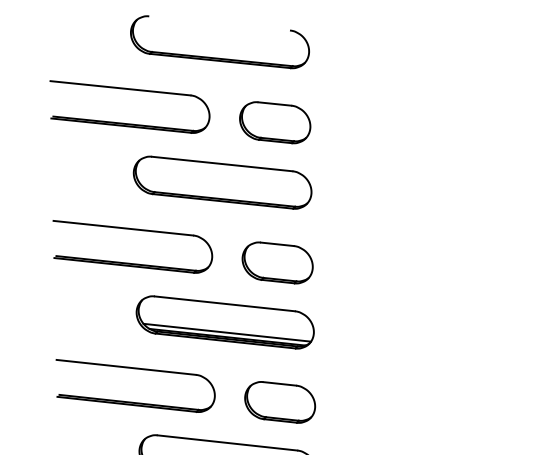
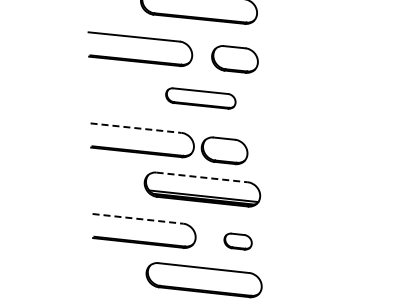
part: (222, 182) -> (200, 98), size x0.6
line: (124, 228) -> (136, 128), solid -> dashed
part: (277, 262) -> (224, 150), moved
line: (225, 303) -> (202, 177), solid -> dashed
line: (125, 366) -> (137, 218), solid -> dashed
part: (279, 402) -> (237, 241), size x0.6

